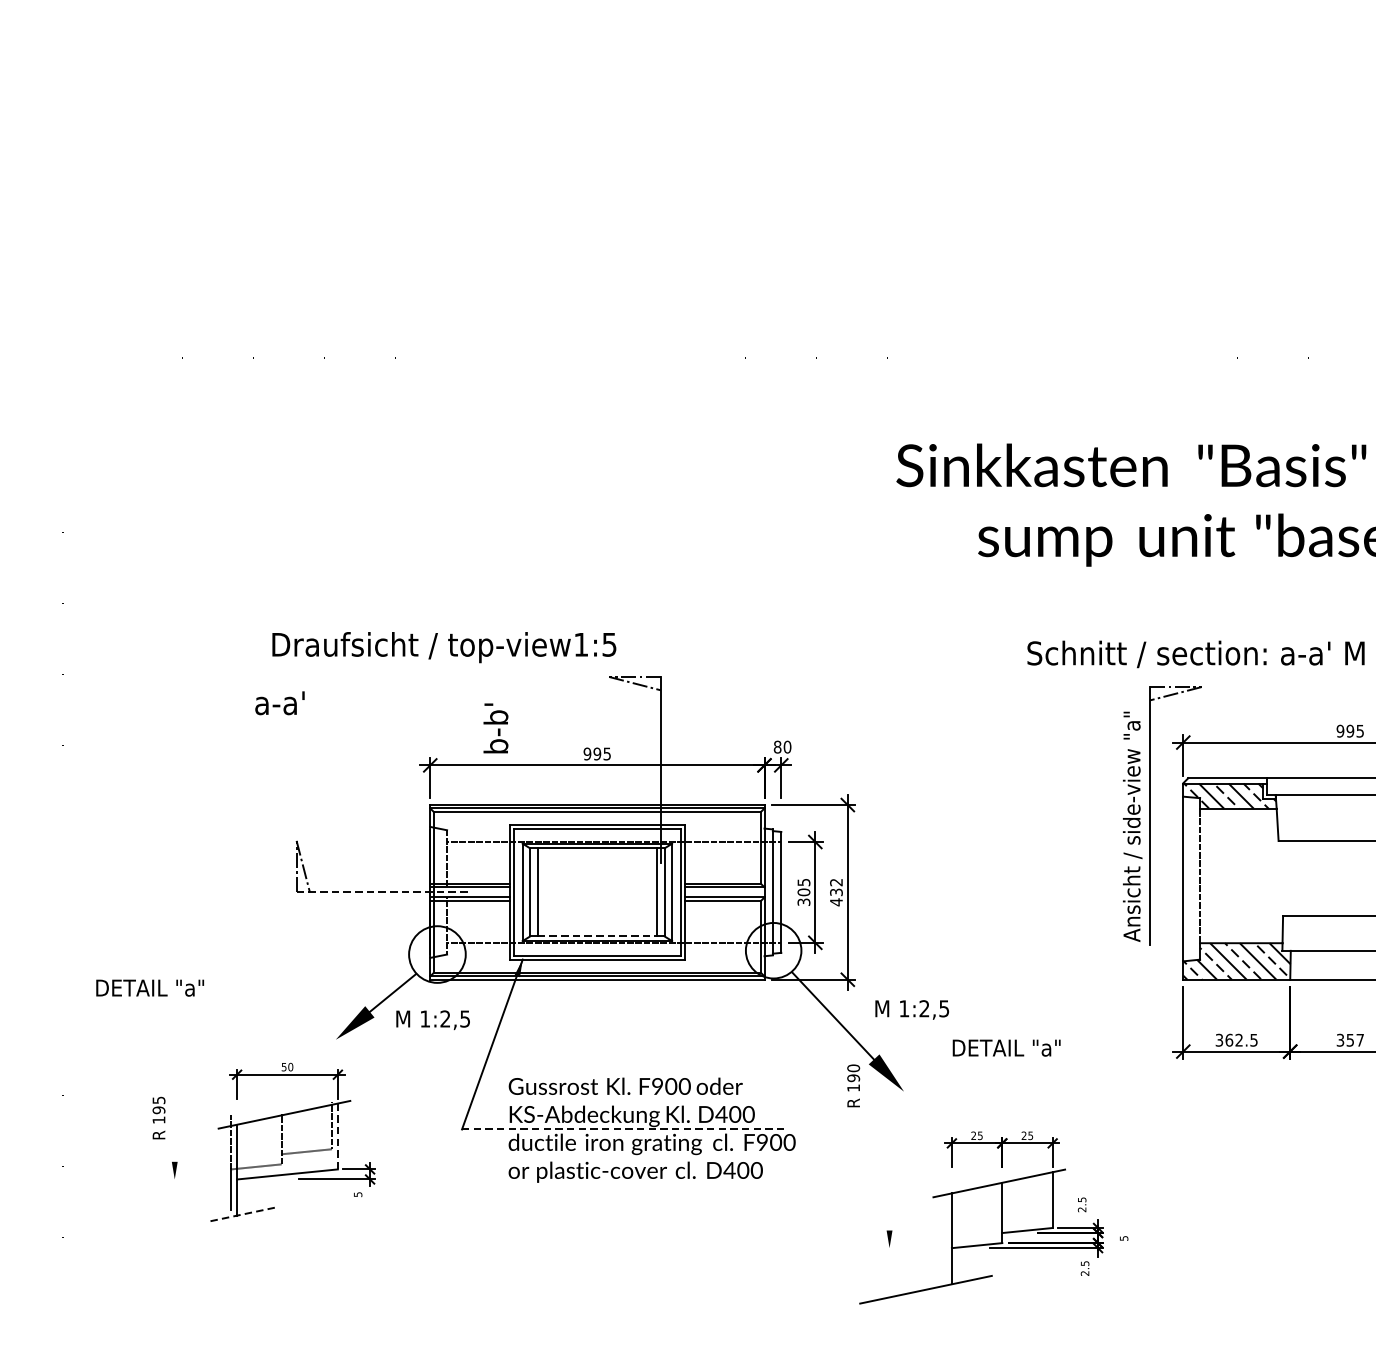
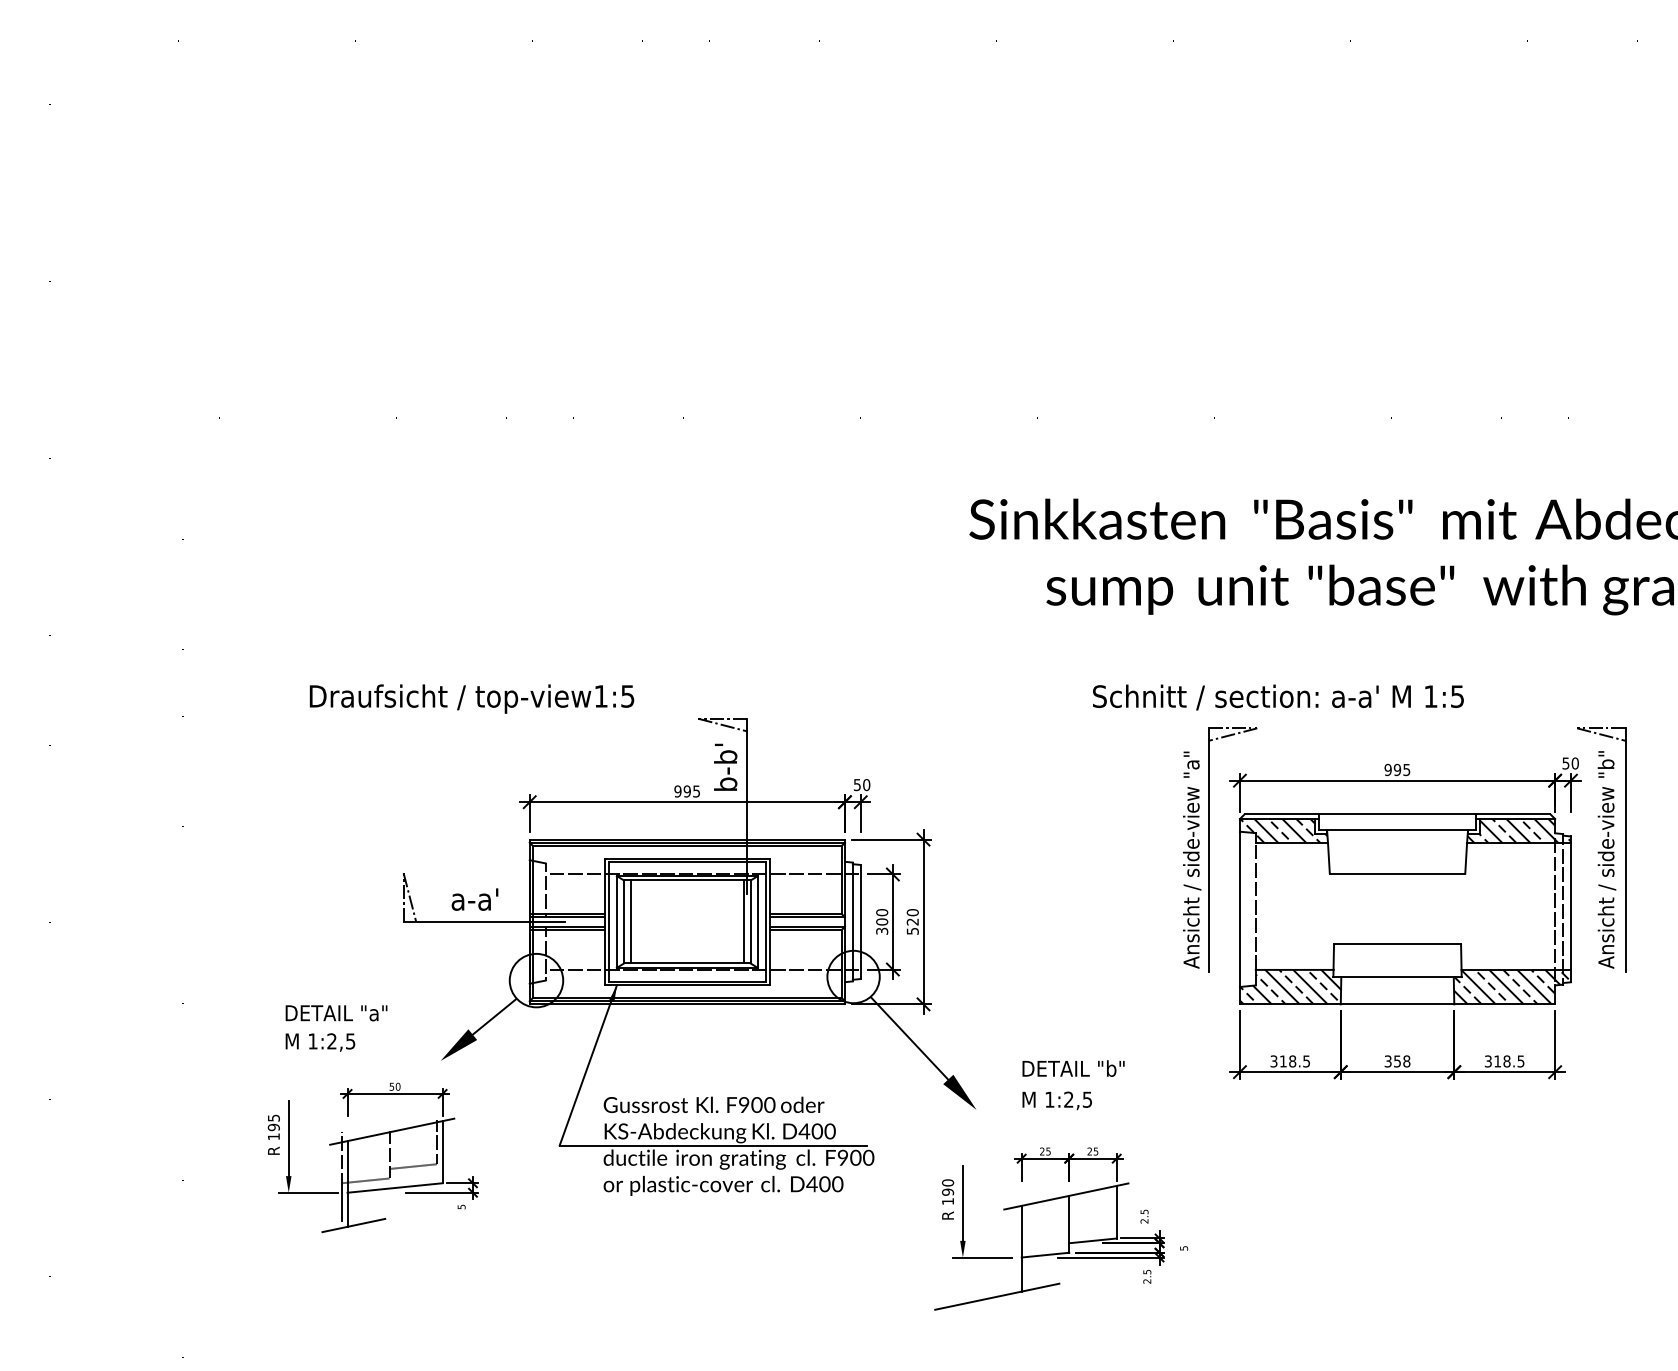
text: (443, 646) -> (471, 698), moved
text: (279, 703) -> (474, 899), moved
text: (495, 727) -> (725, 766), moved
text: (776, 746) -> (856, 784), 80 -> 50
text: (804, 882) -> (882, 912), 305 -> 300
line: (382, 892) -> (484, 922), dashed -> solid
text: (836, 892) -> (912, 922), 432 -> 520
line: (597, 936) -> (687, 963), dashed -> solid
text: (150, 988) -> (336, 1013), moved
text: (911, 1009) -> (1056, 1100), moved
text: (433, 1020) -> (320, 1042), moved
text: (1233, 1040) -> (1287, 1061), 362.5 -> 318.5
text: (1359, 1040) -> (1406, 1061), 357 -> 358
text: (1051, 1047) -> (1115, 1068), DETAIL "a" -> DETAIL "b"
text: (854, 1085) -> (948, 1199), moved
line: (174, 1121) -> (288, 1138), added
line: (625, 1129) -> (713, 1145), dashed -> solid
line: (337, 1136) -> (442, 1152), dashed -> solid
line: (195, 1179) -> (308, 1192), added
line: (889, 1189) -> (962, 1202), added
line: (244, 1214) -> (354, 1225), dashed -> solid
line: (910, 1248) -> (982, 1257), added

